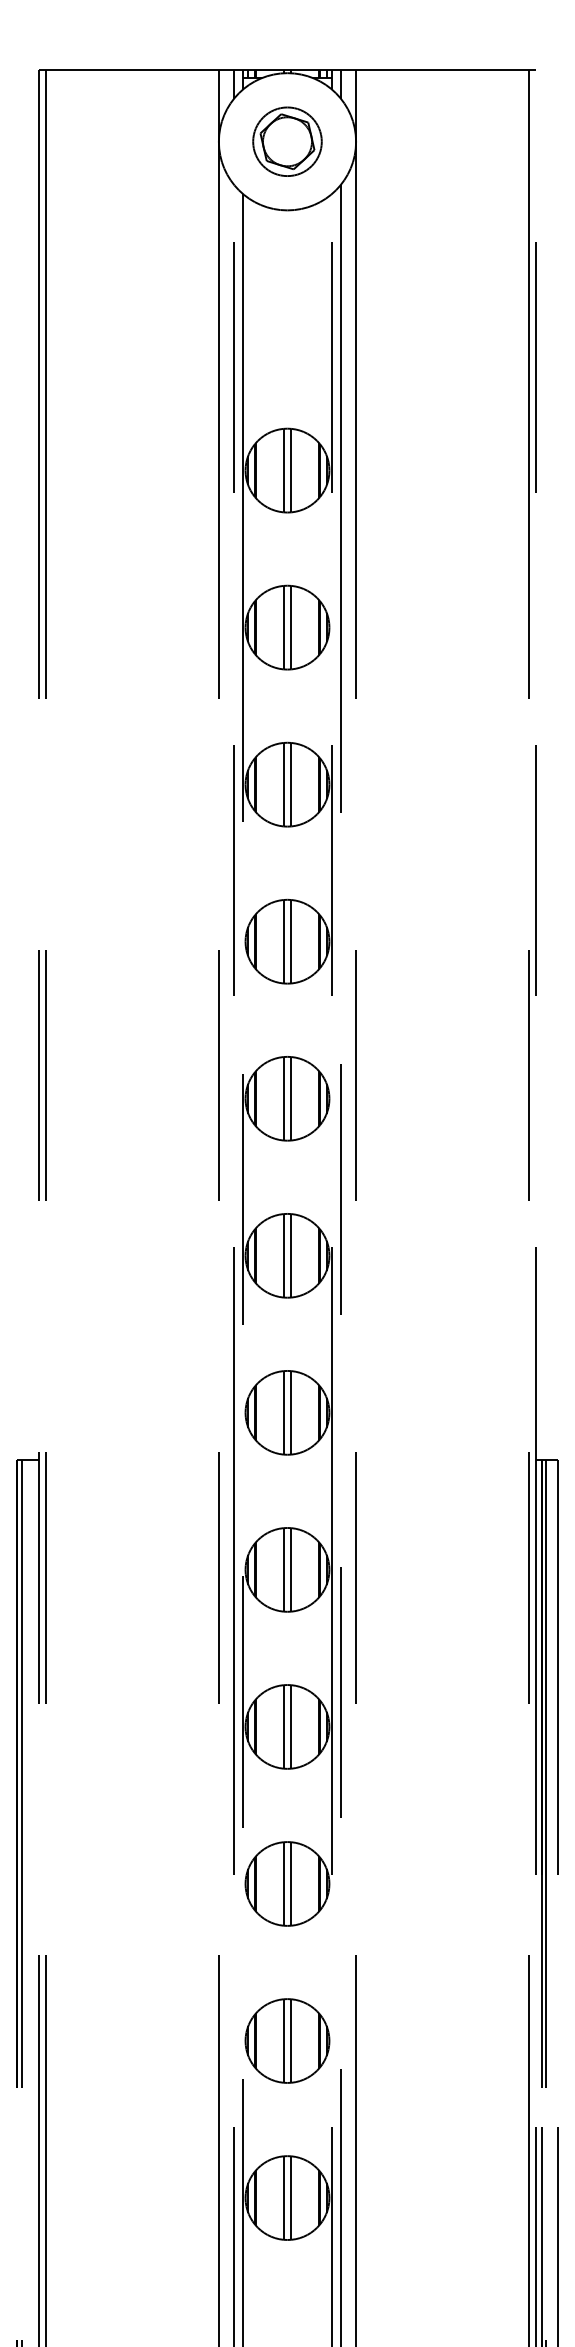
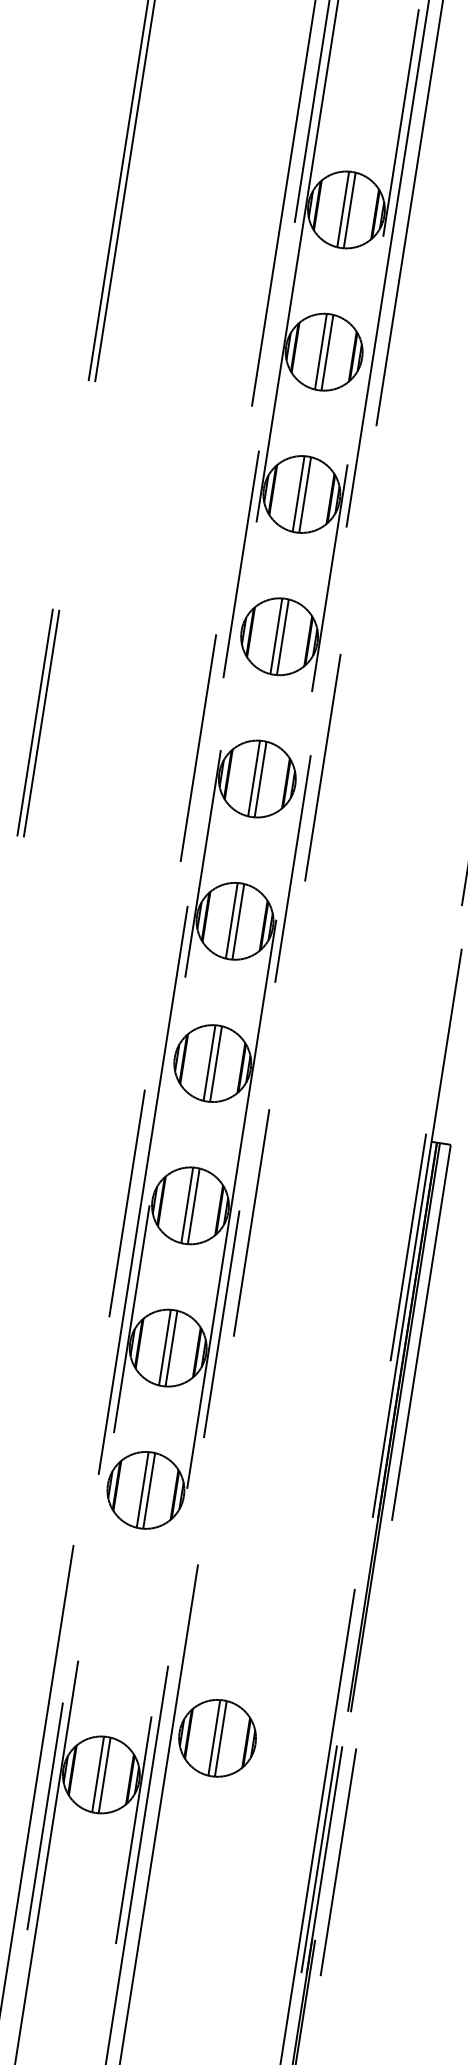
part: (287, 2040) -> (217, 1737), moved

